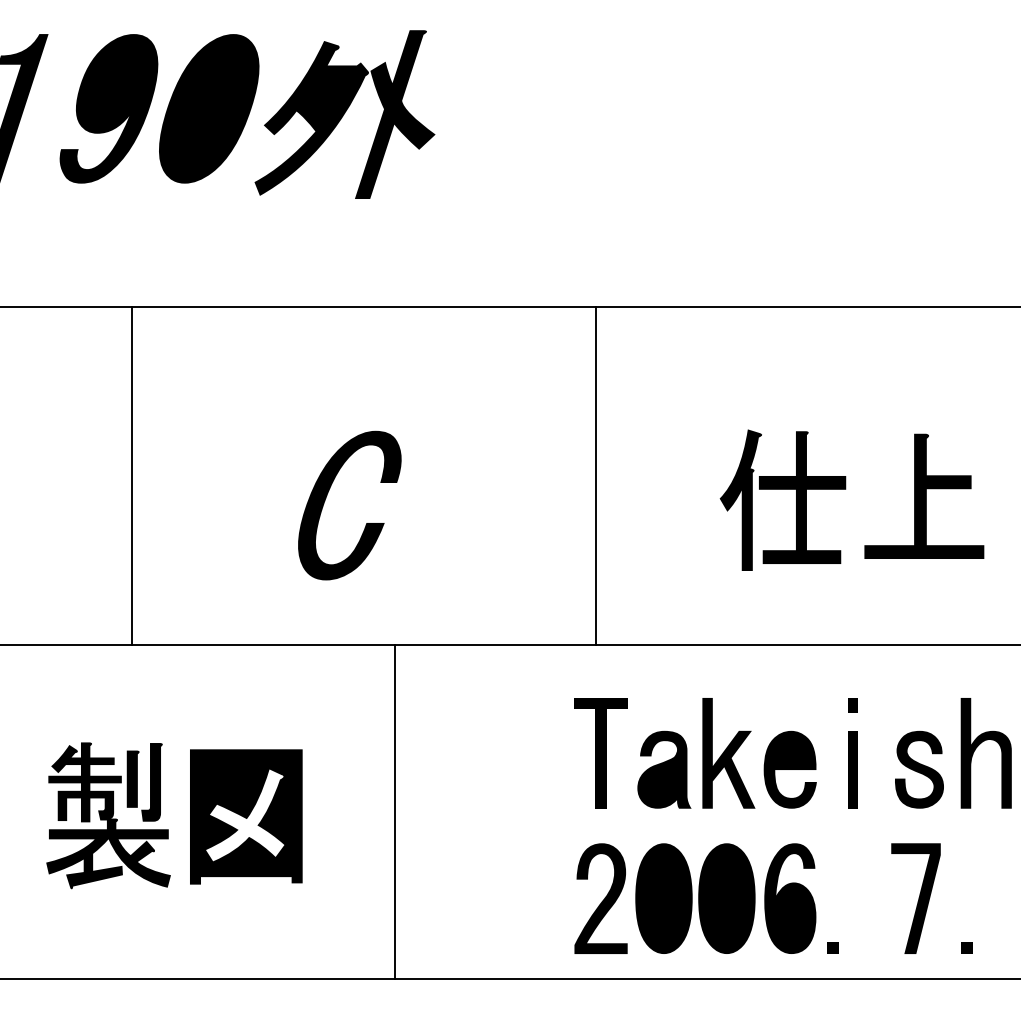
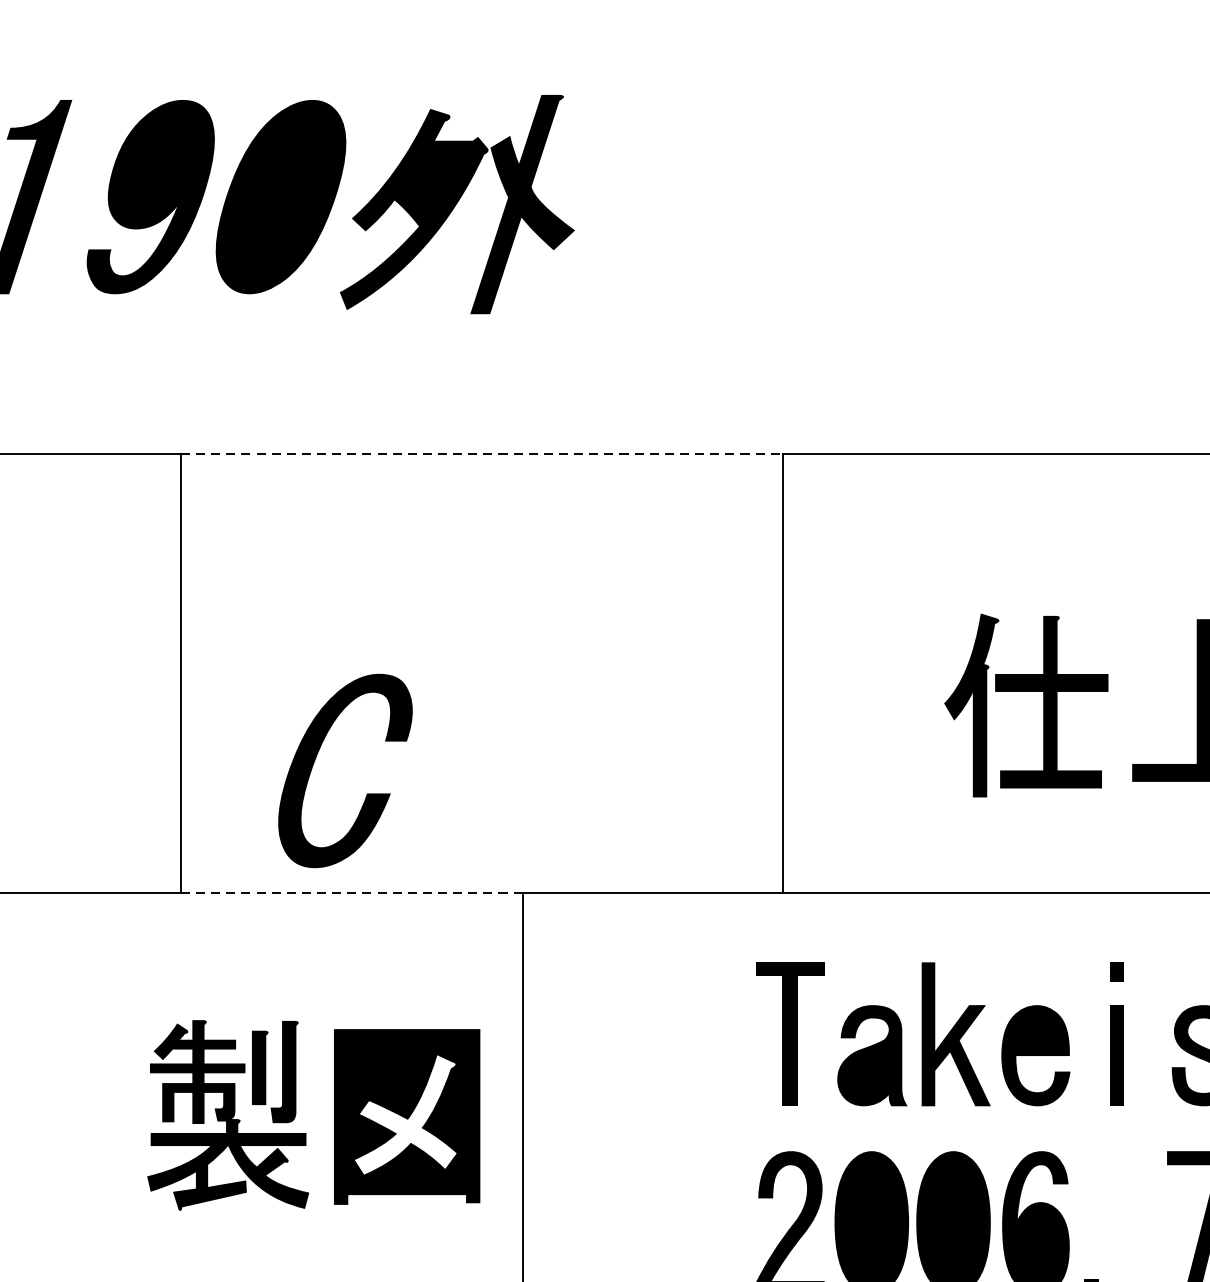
line: (363, 306) -> (481, 453), solid -> dashed
part: (326, 498) -> (315, 761), moved
line: (263, 644) -> (351, 892), solid -> dashed
part: (160, 815) -> (295, 1115), moved

